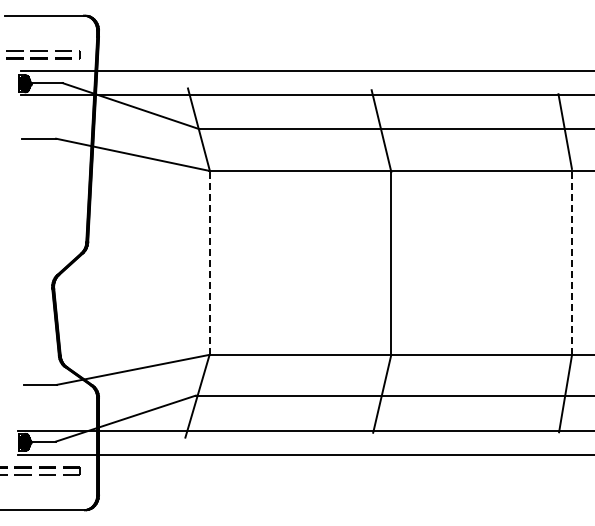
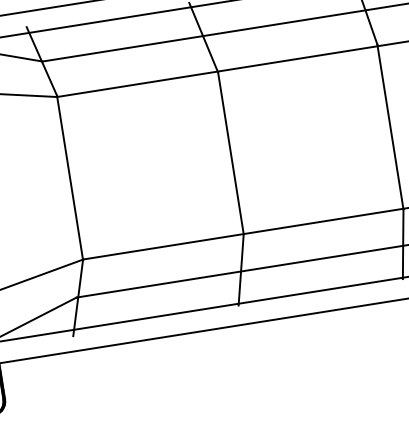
line: (571, 261) -> (389, 126), dashed -> solid
line: (209, 262) -> (70, 177), dashed -> solid

